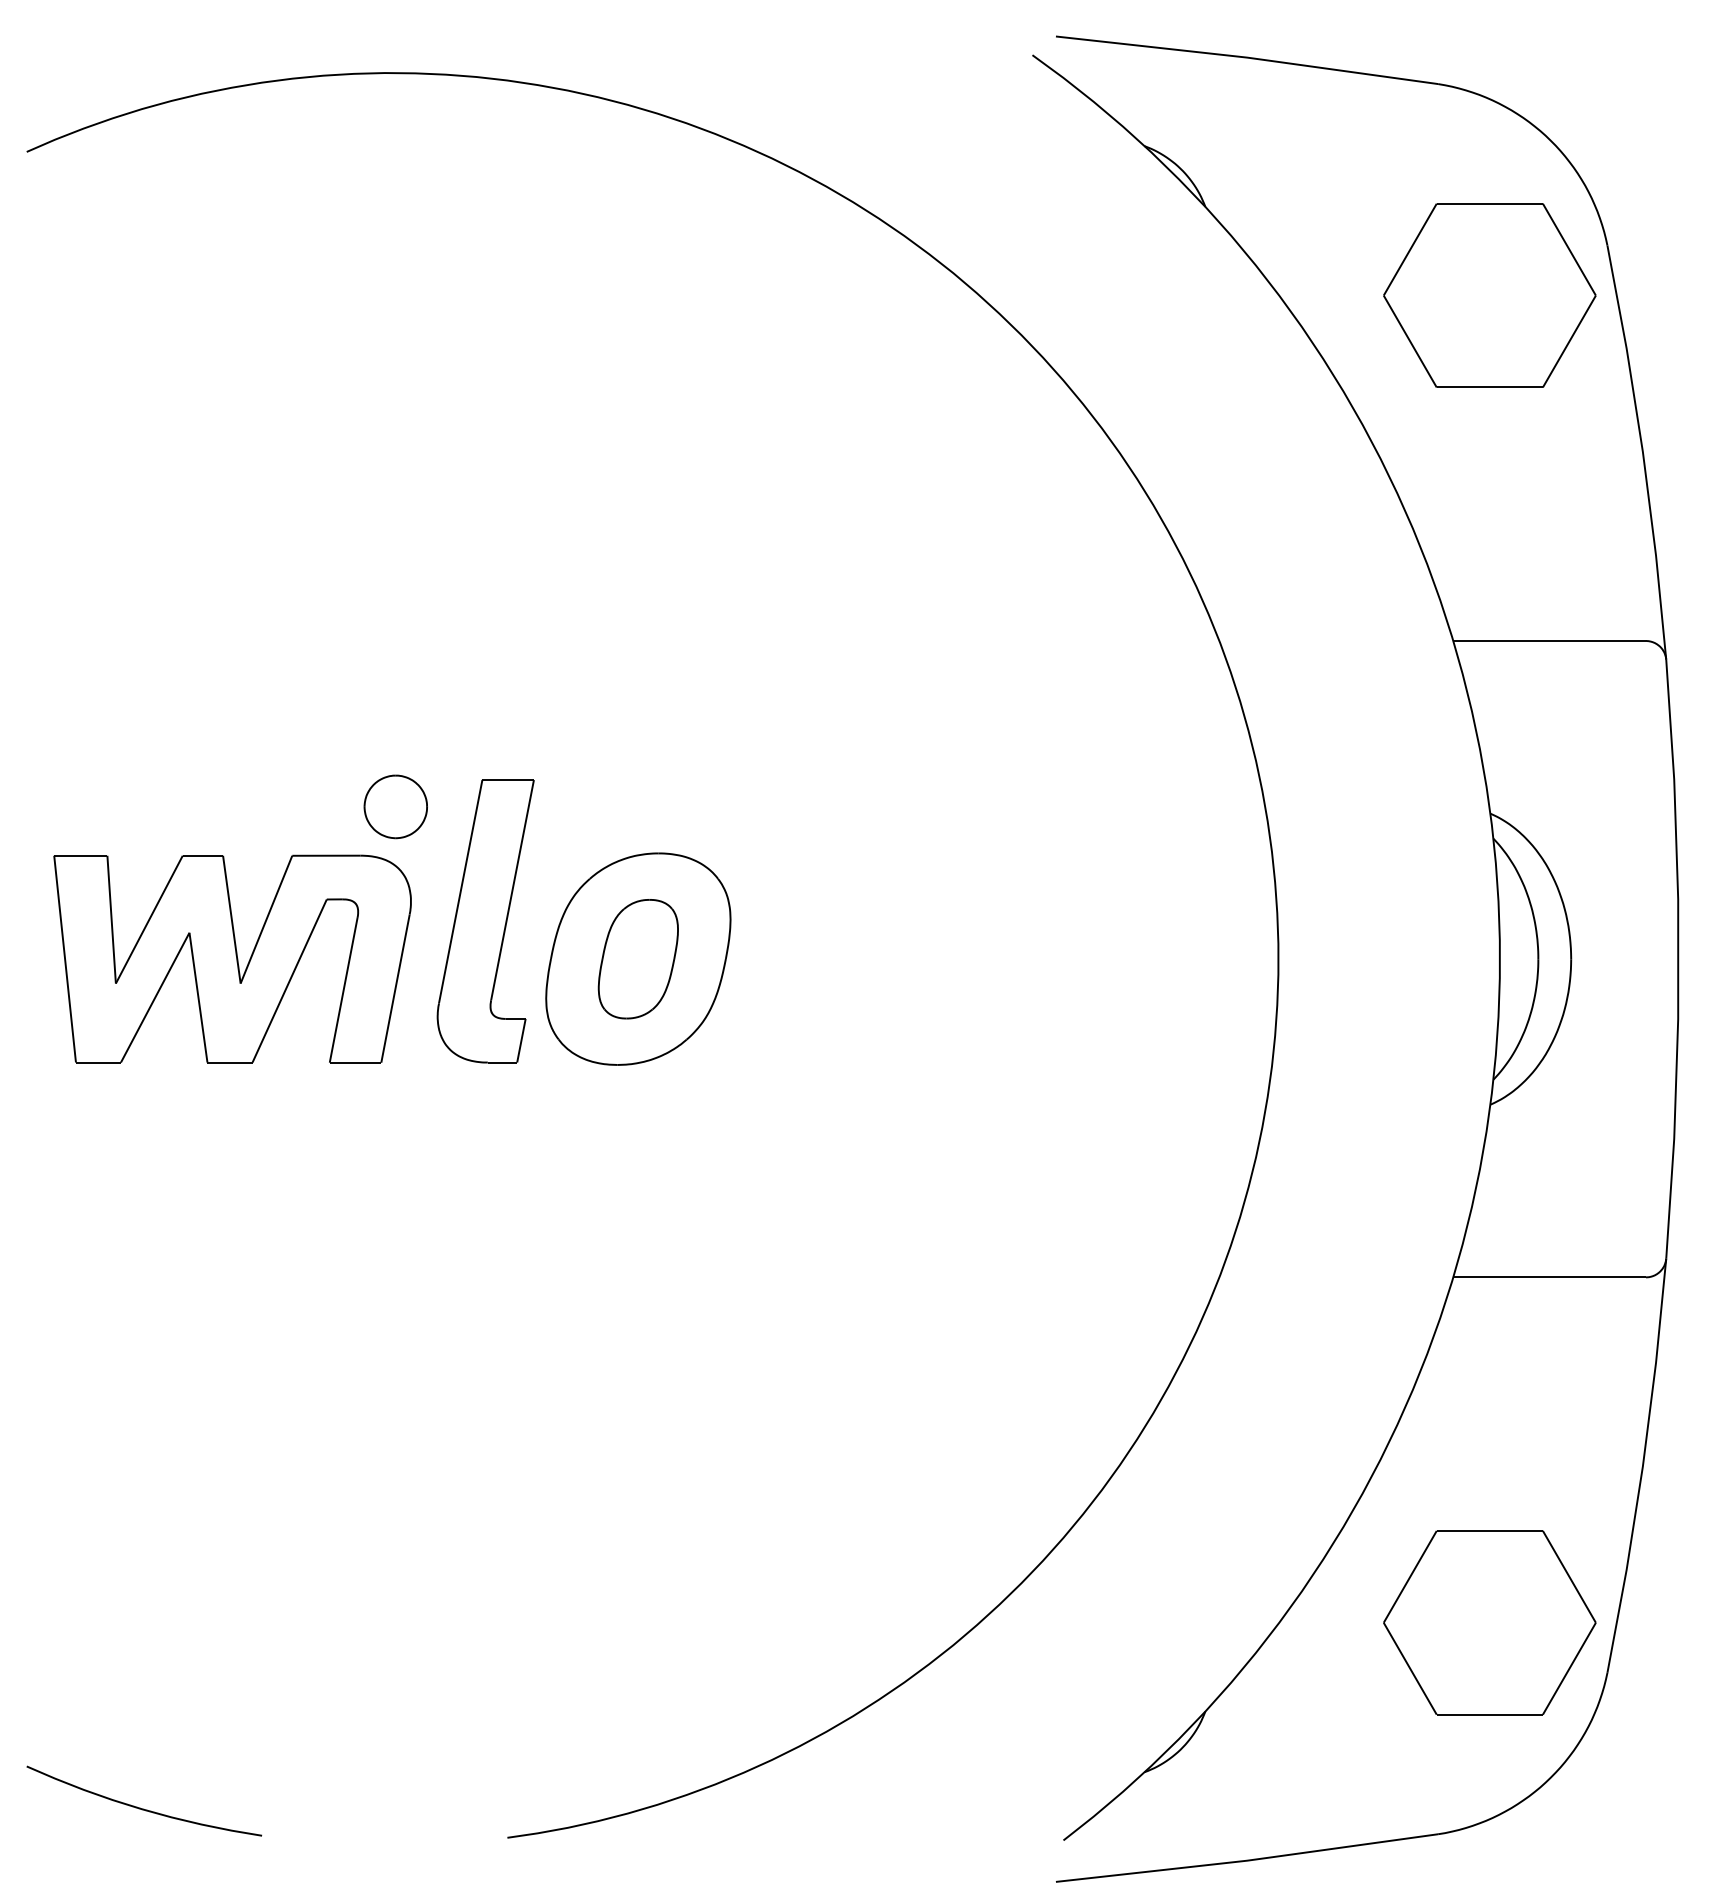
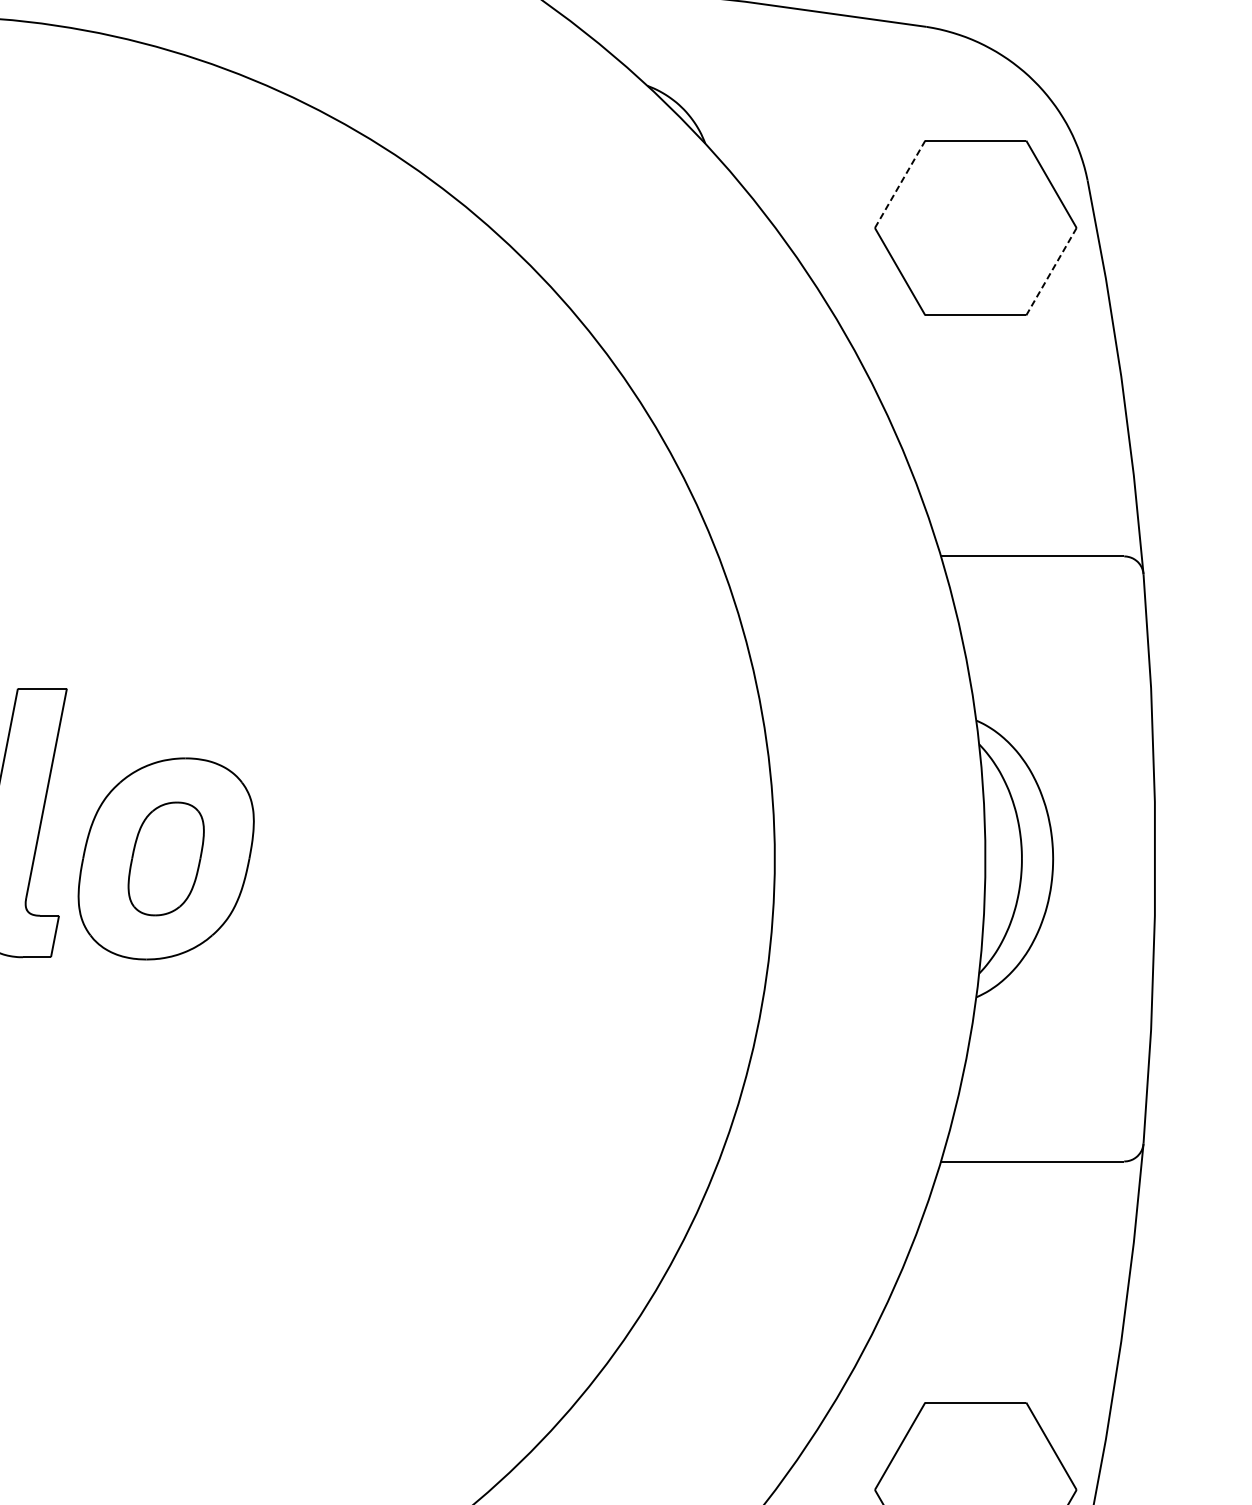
line: (1410, 250) -> (900, 185), solid -> dashed
line: (1569, 341) -> (1051, 271), solid -> dashed

